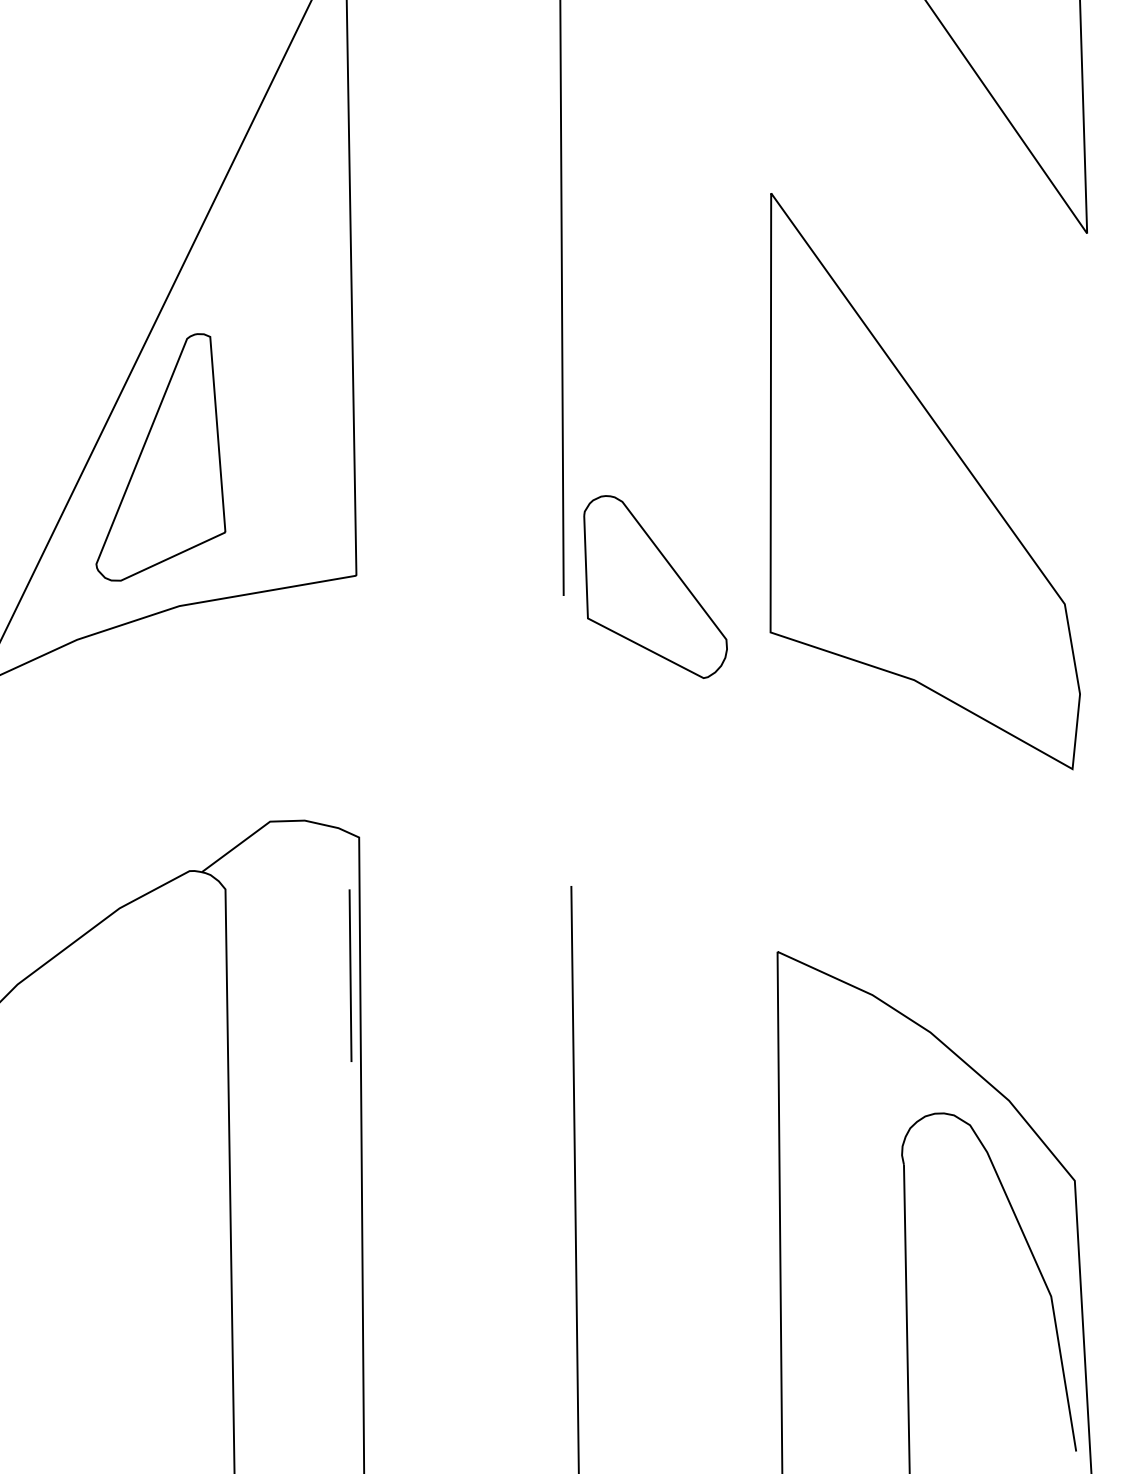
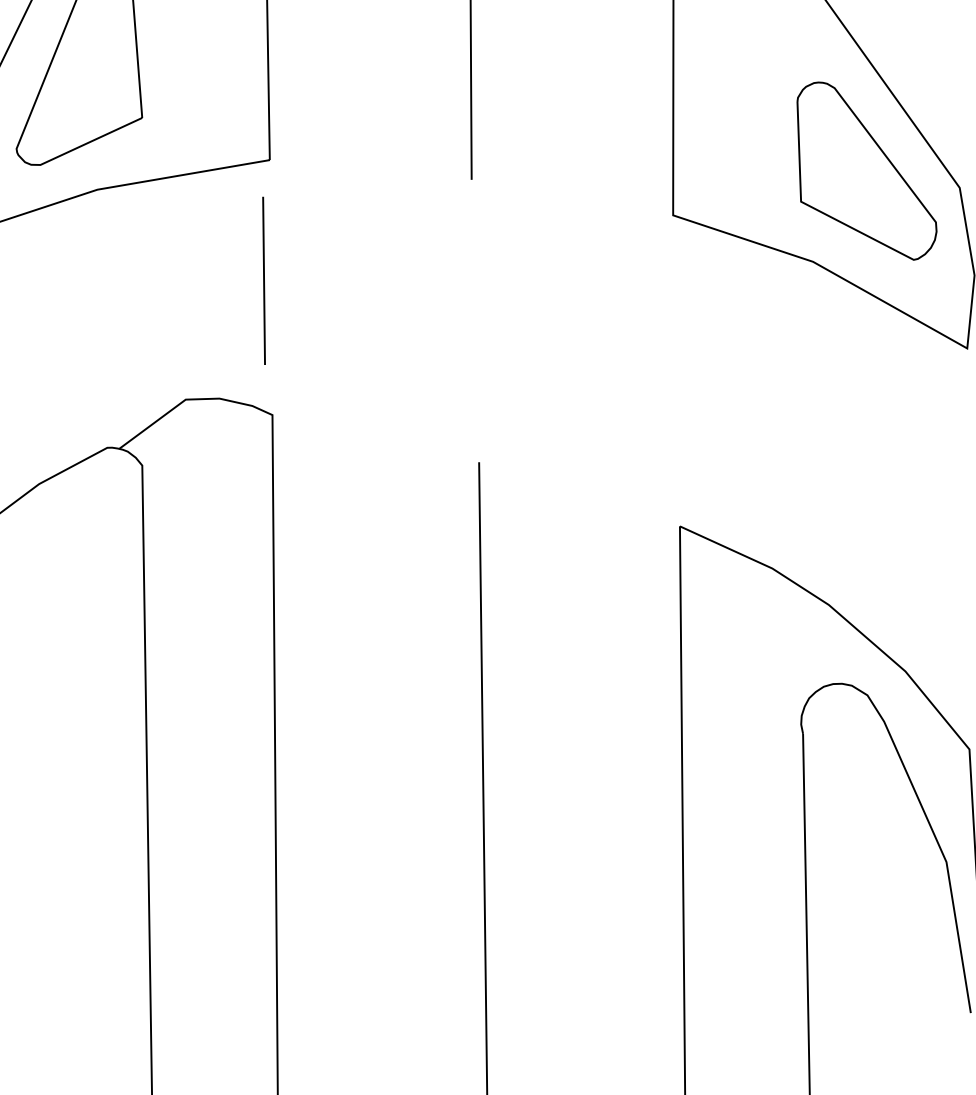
part: (655, 586) -> (866, 170), moved
line: (350, 975) -> (264, 280), moved

